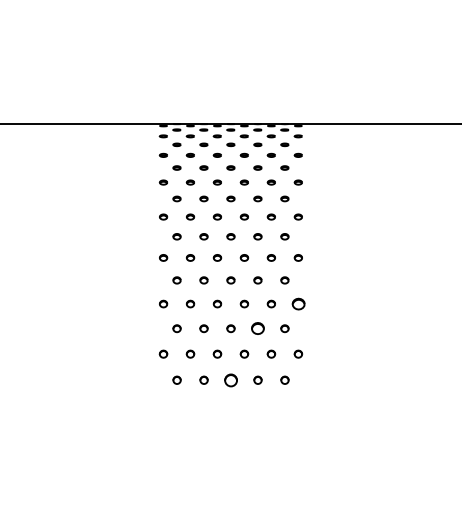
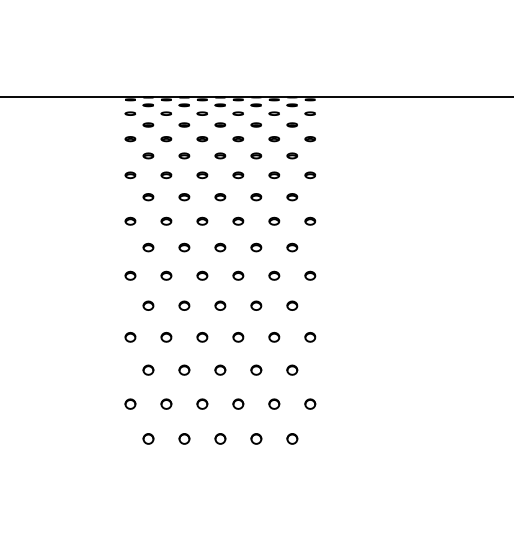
part: (297, 303) -> (309, 336), size x0.62
part: (257, 328) -> (255, 369), size x0.62
part: (230, 379) -> (219, 437), size x0.62

